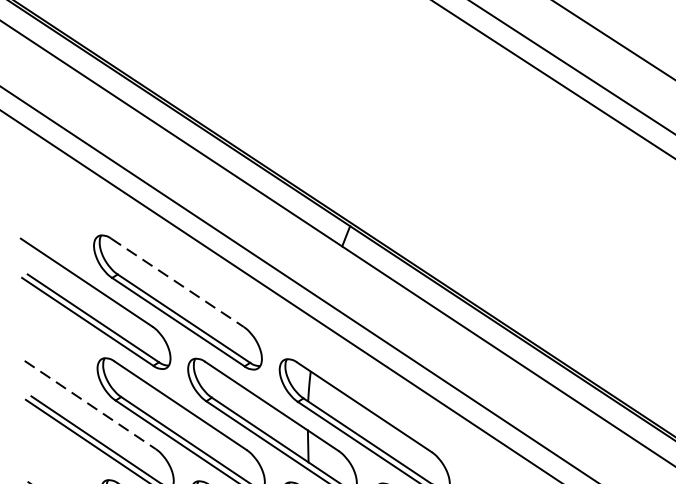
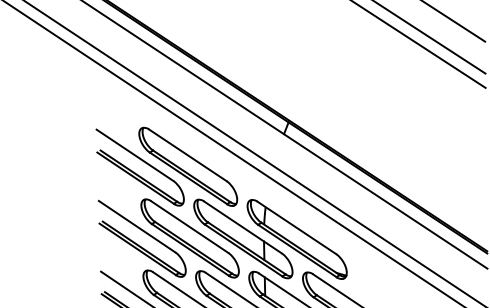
line: (178, 282) -> (188, 155), dashed -> solid
line: (90, 404) -> (137, 226), dashed -> solid

